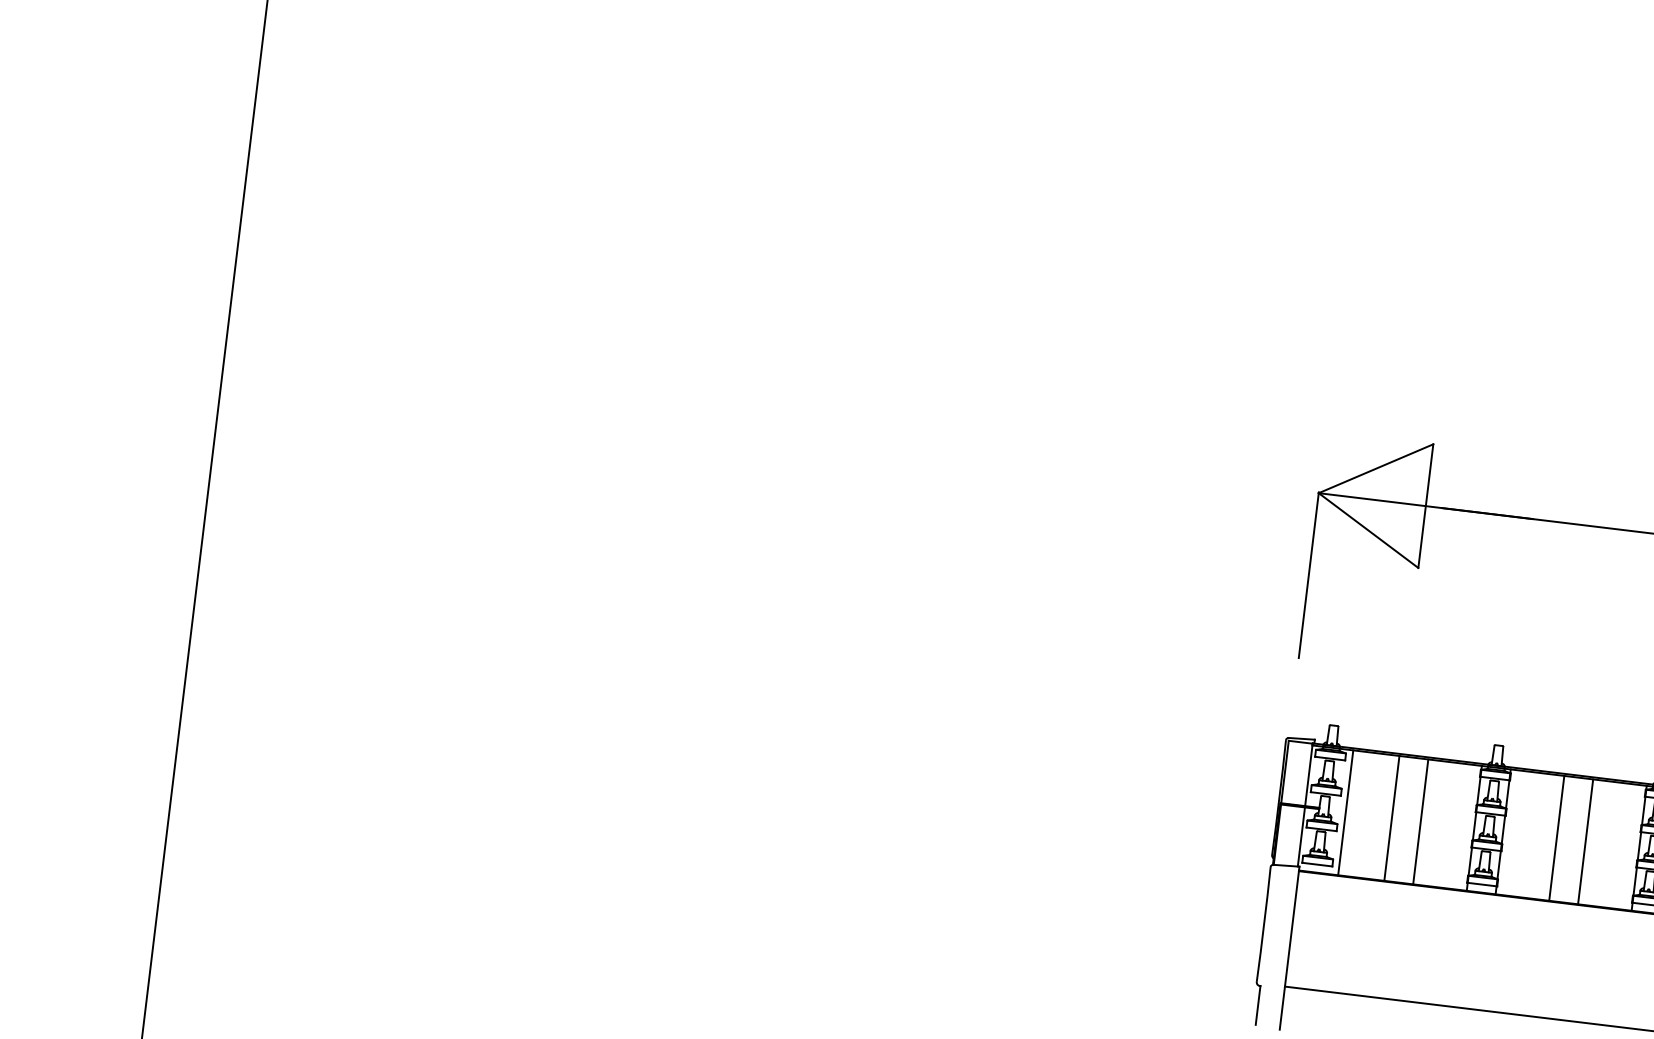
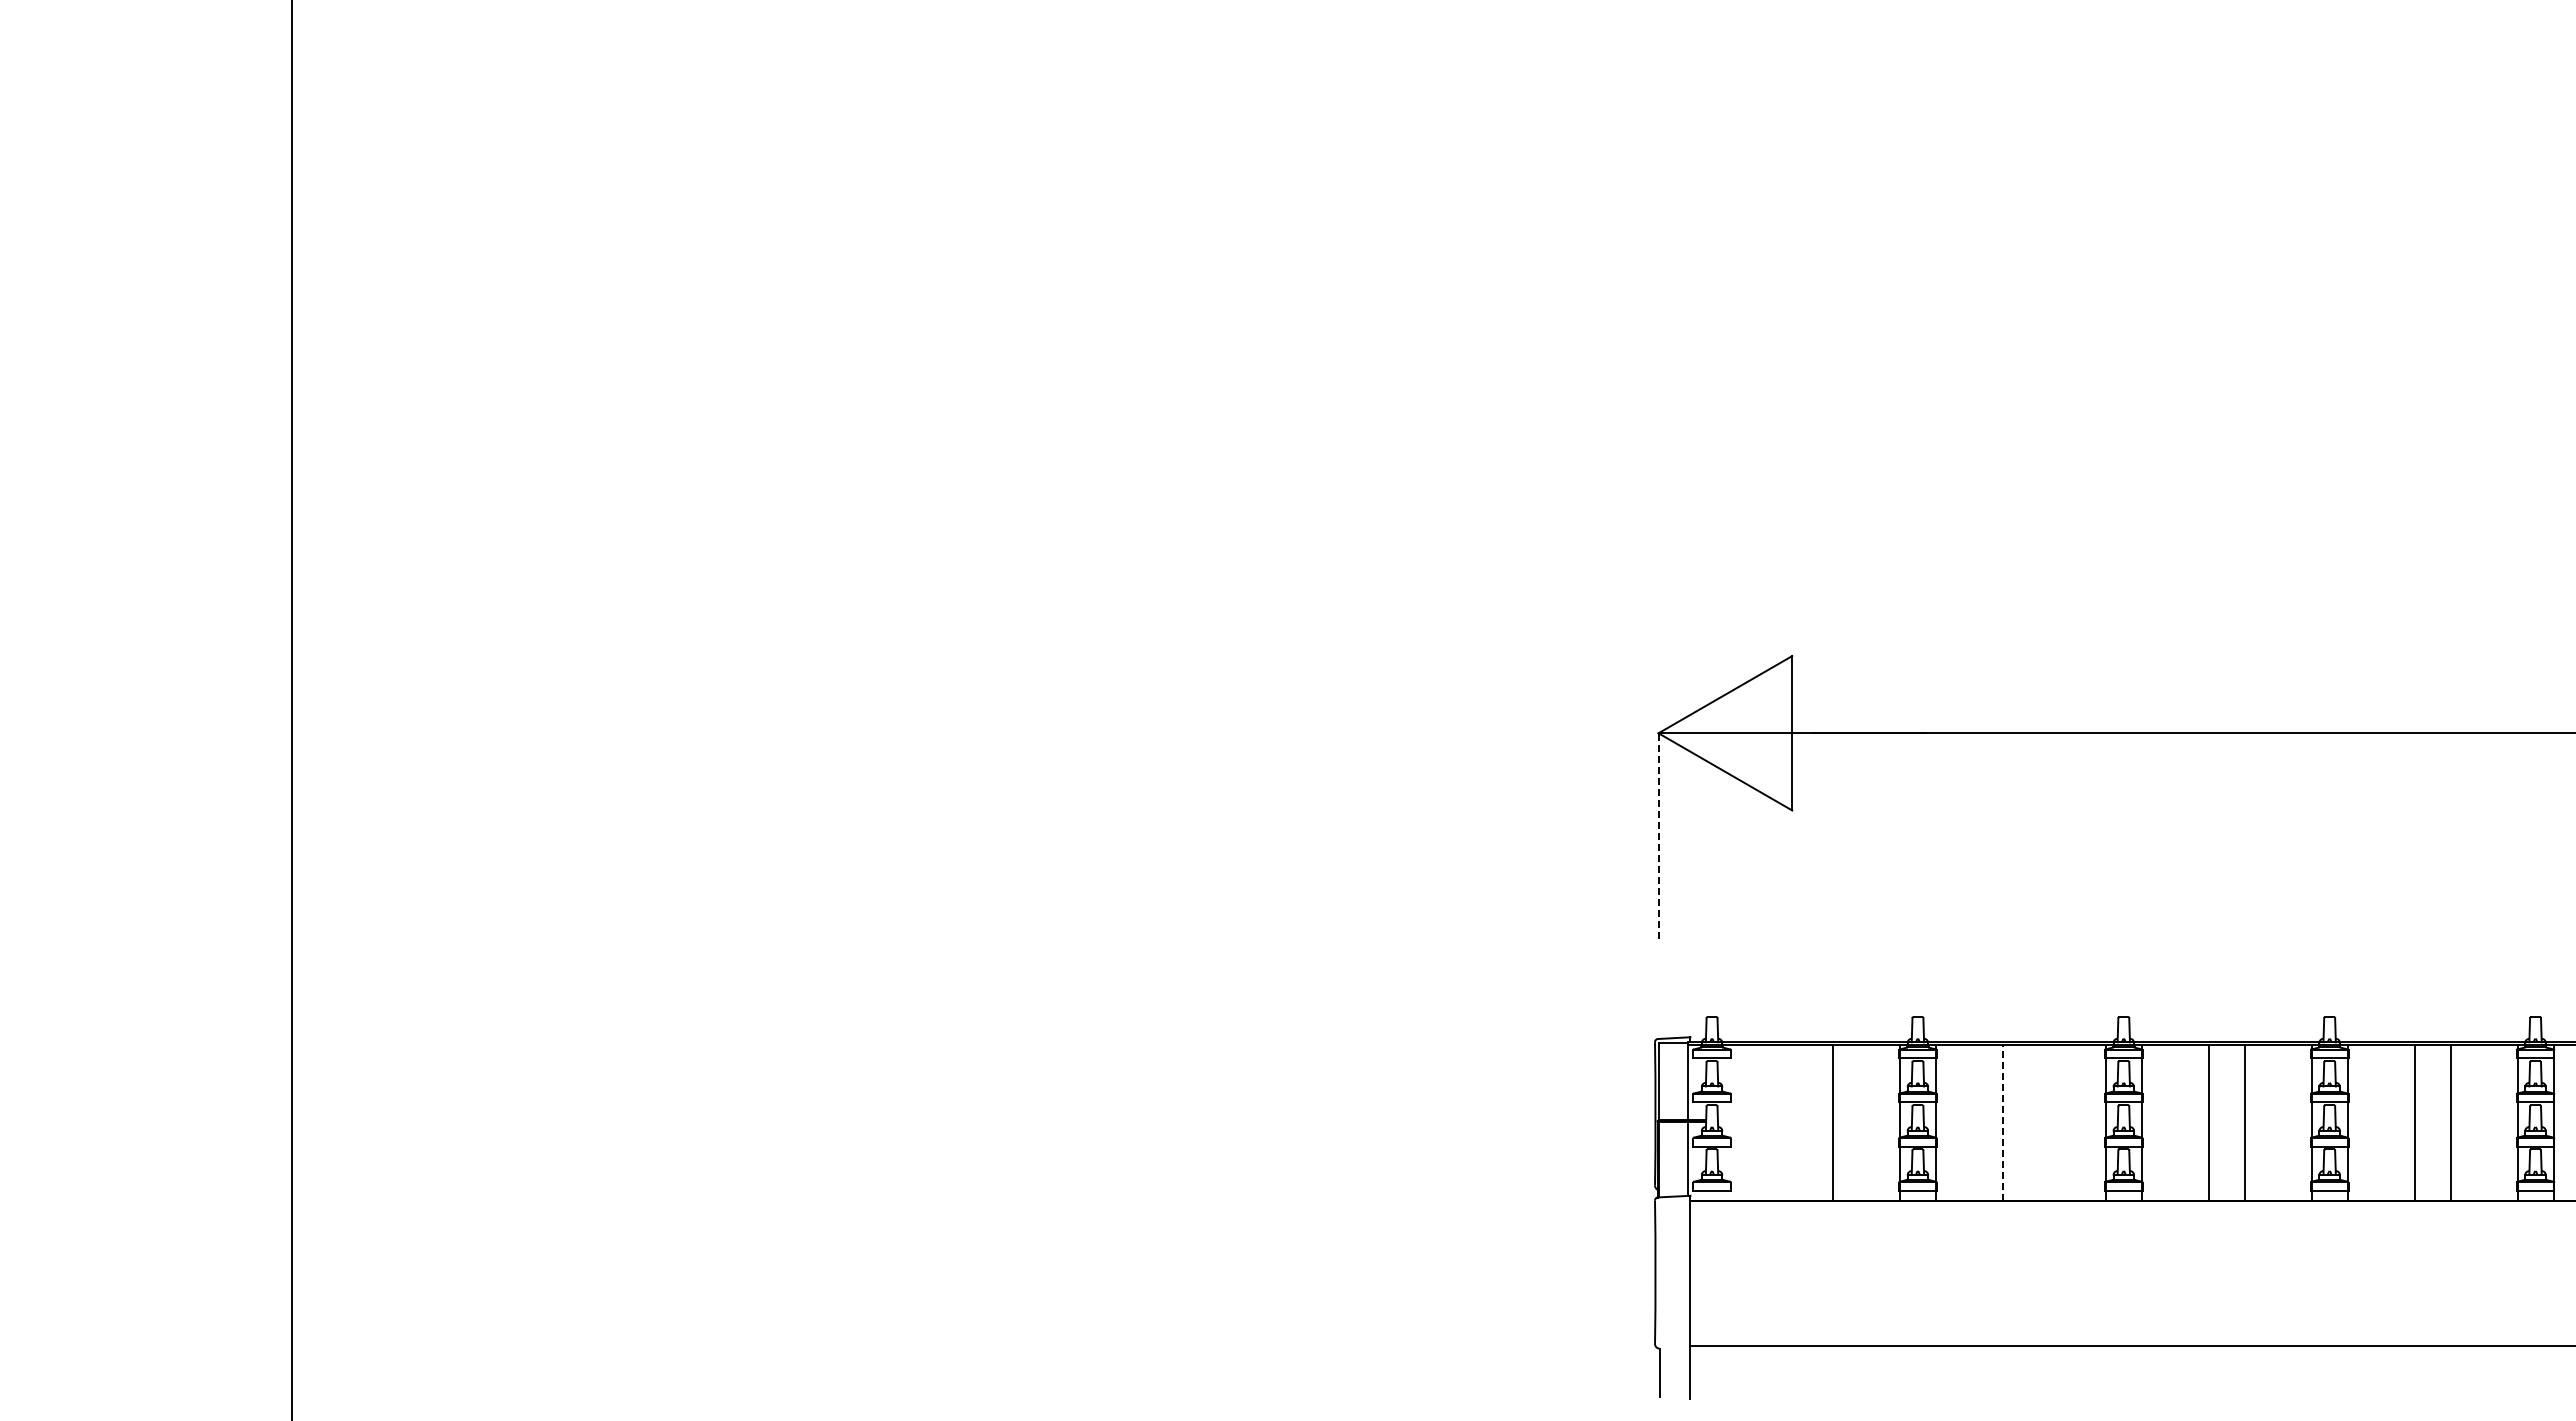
line: (1308, 575) -> (1658, 835), solid -> dashed
line: (1345, 812) -> (1739, 1122), removed
line: (1391, 818) -> (1796, 1122), removed
line: (1556, 838) -> (2002, 1122), solid -> dashed
line: (1585, 841) -> (2038, 1122), removed

